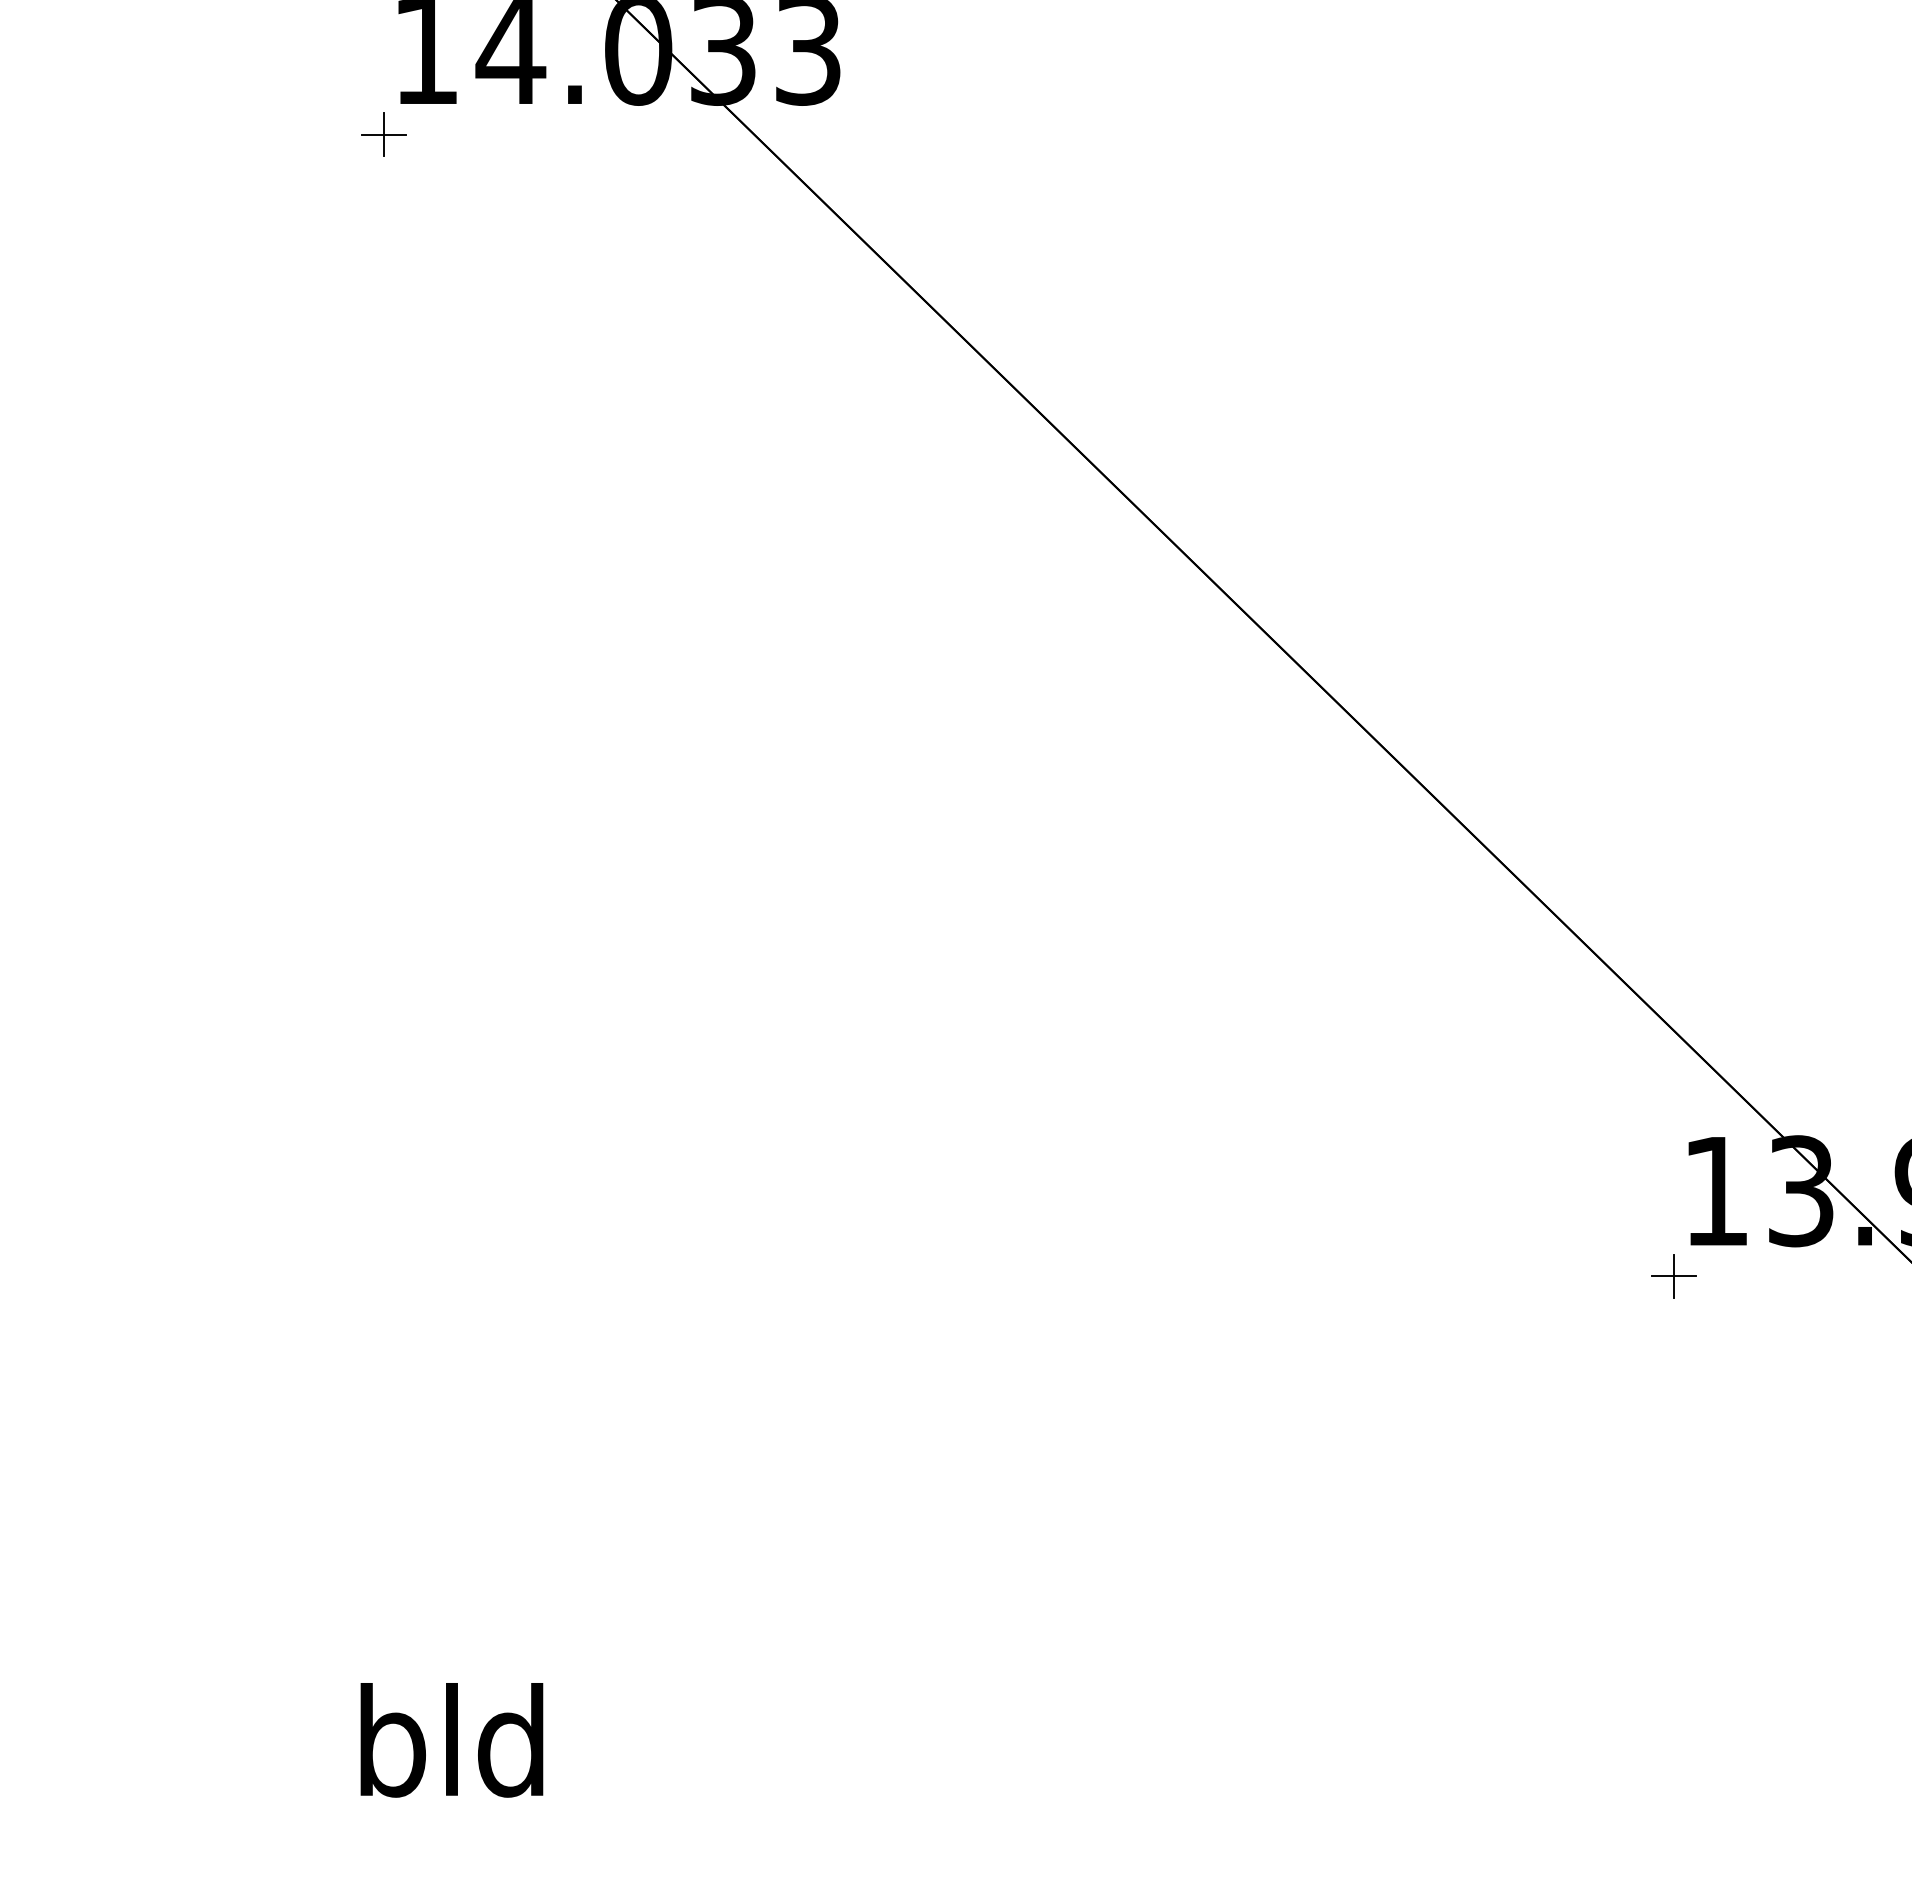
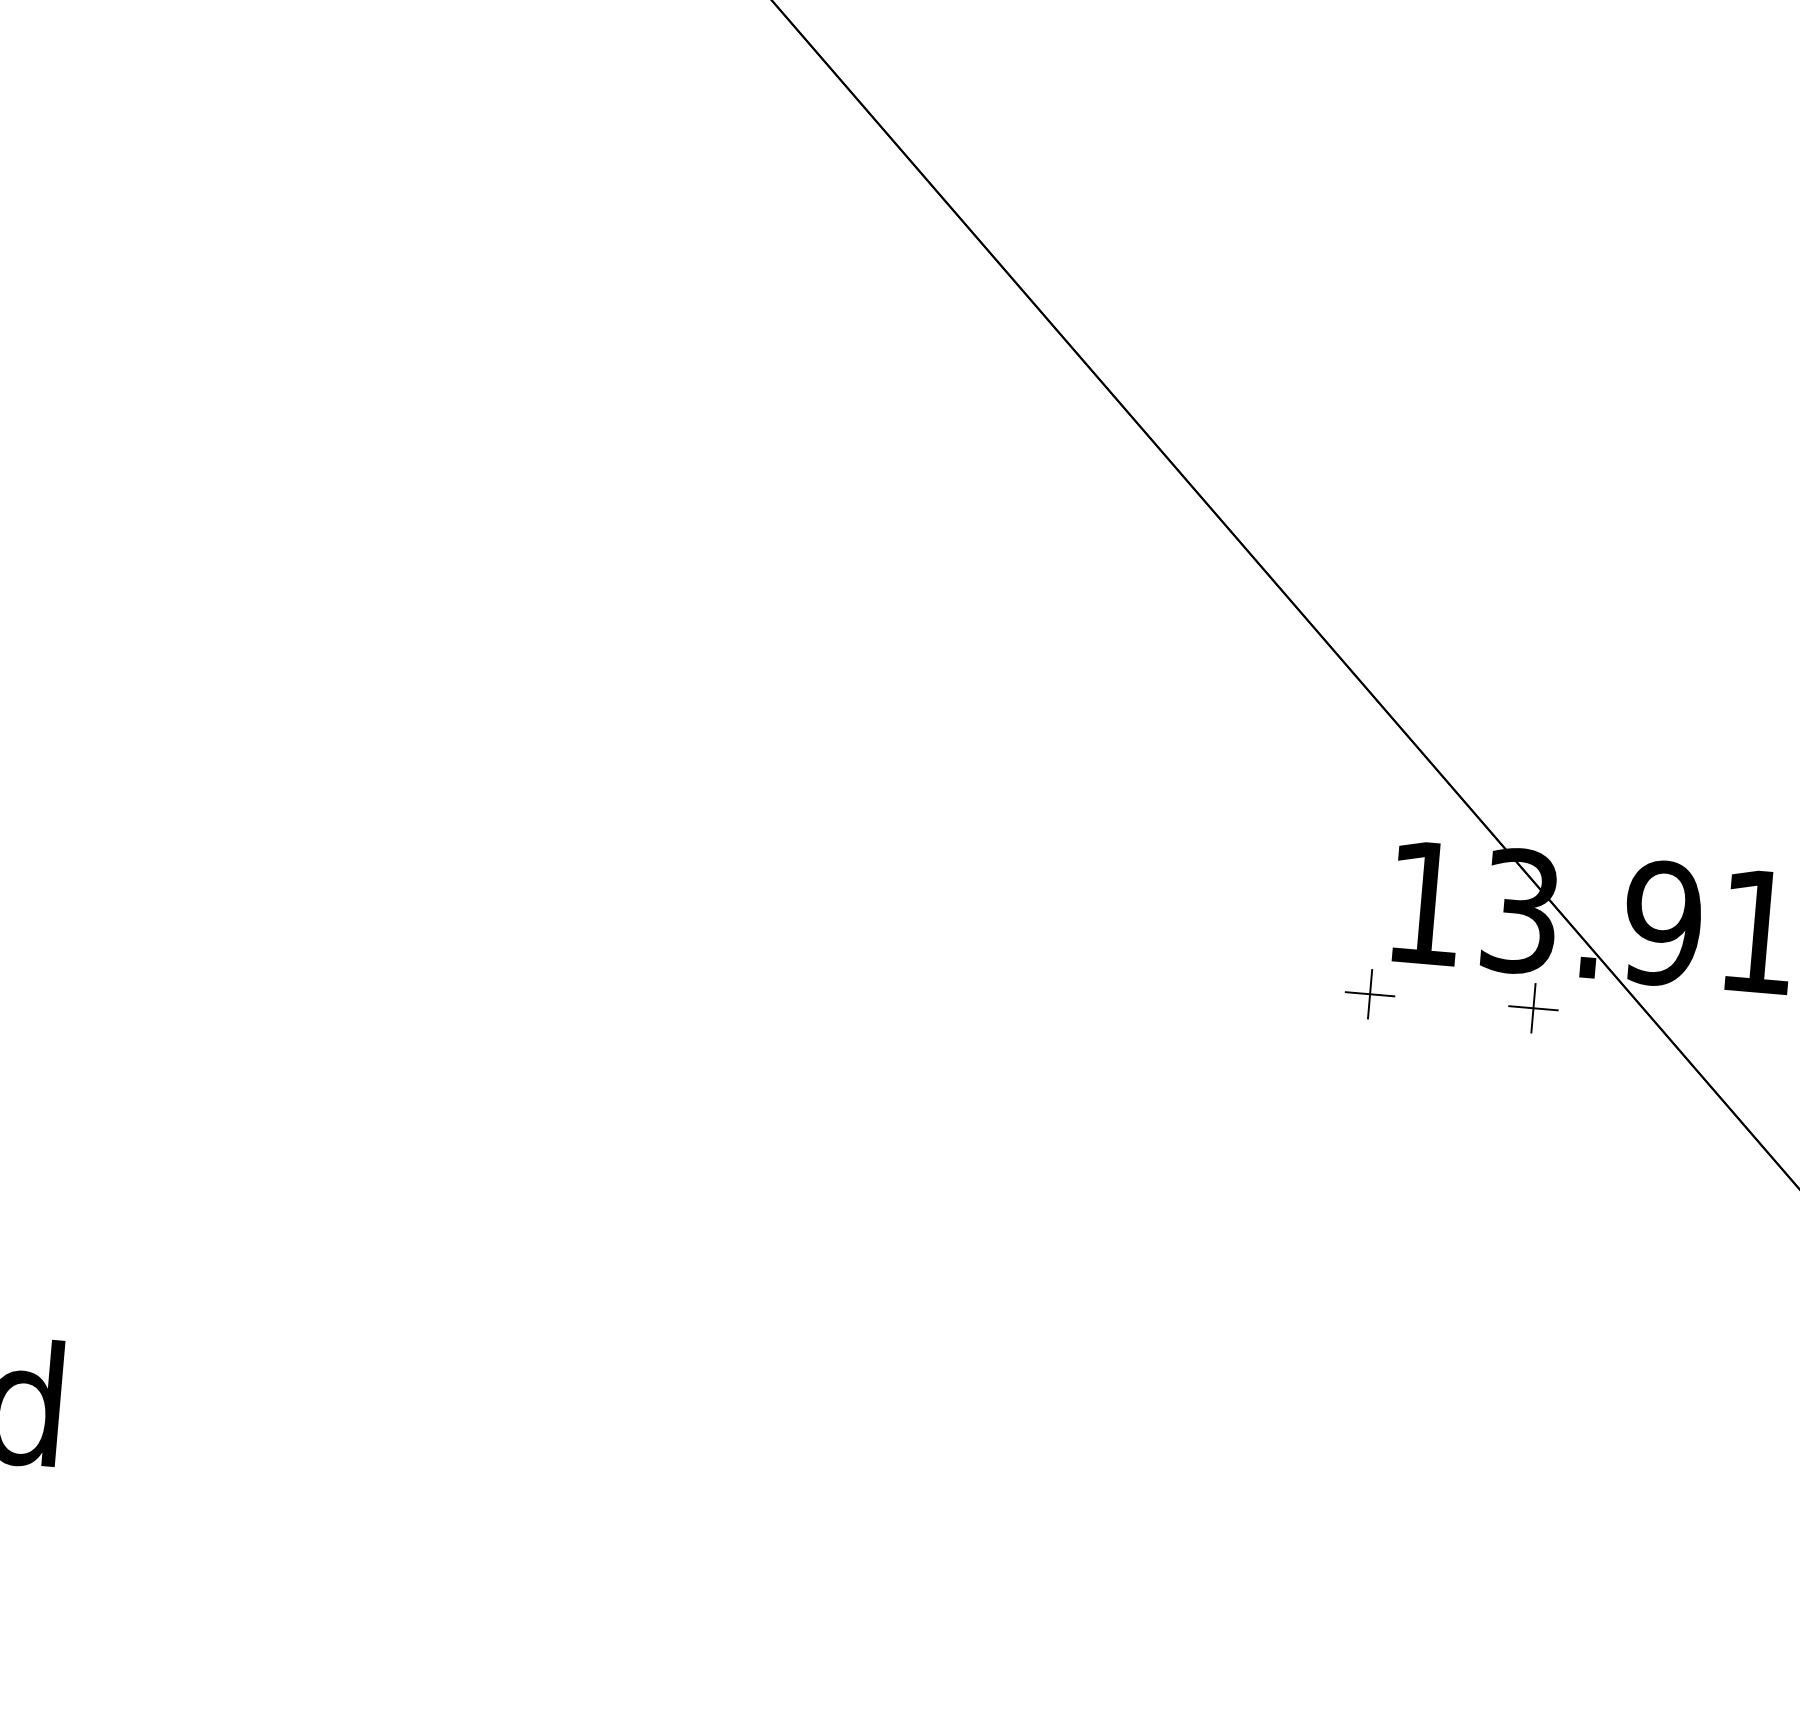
part: (1819, 1276) -> (1532, 1008), added

